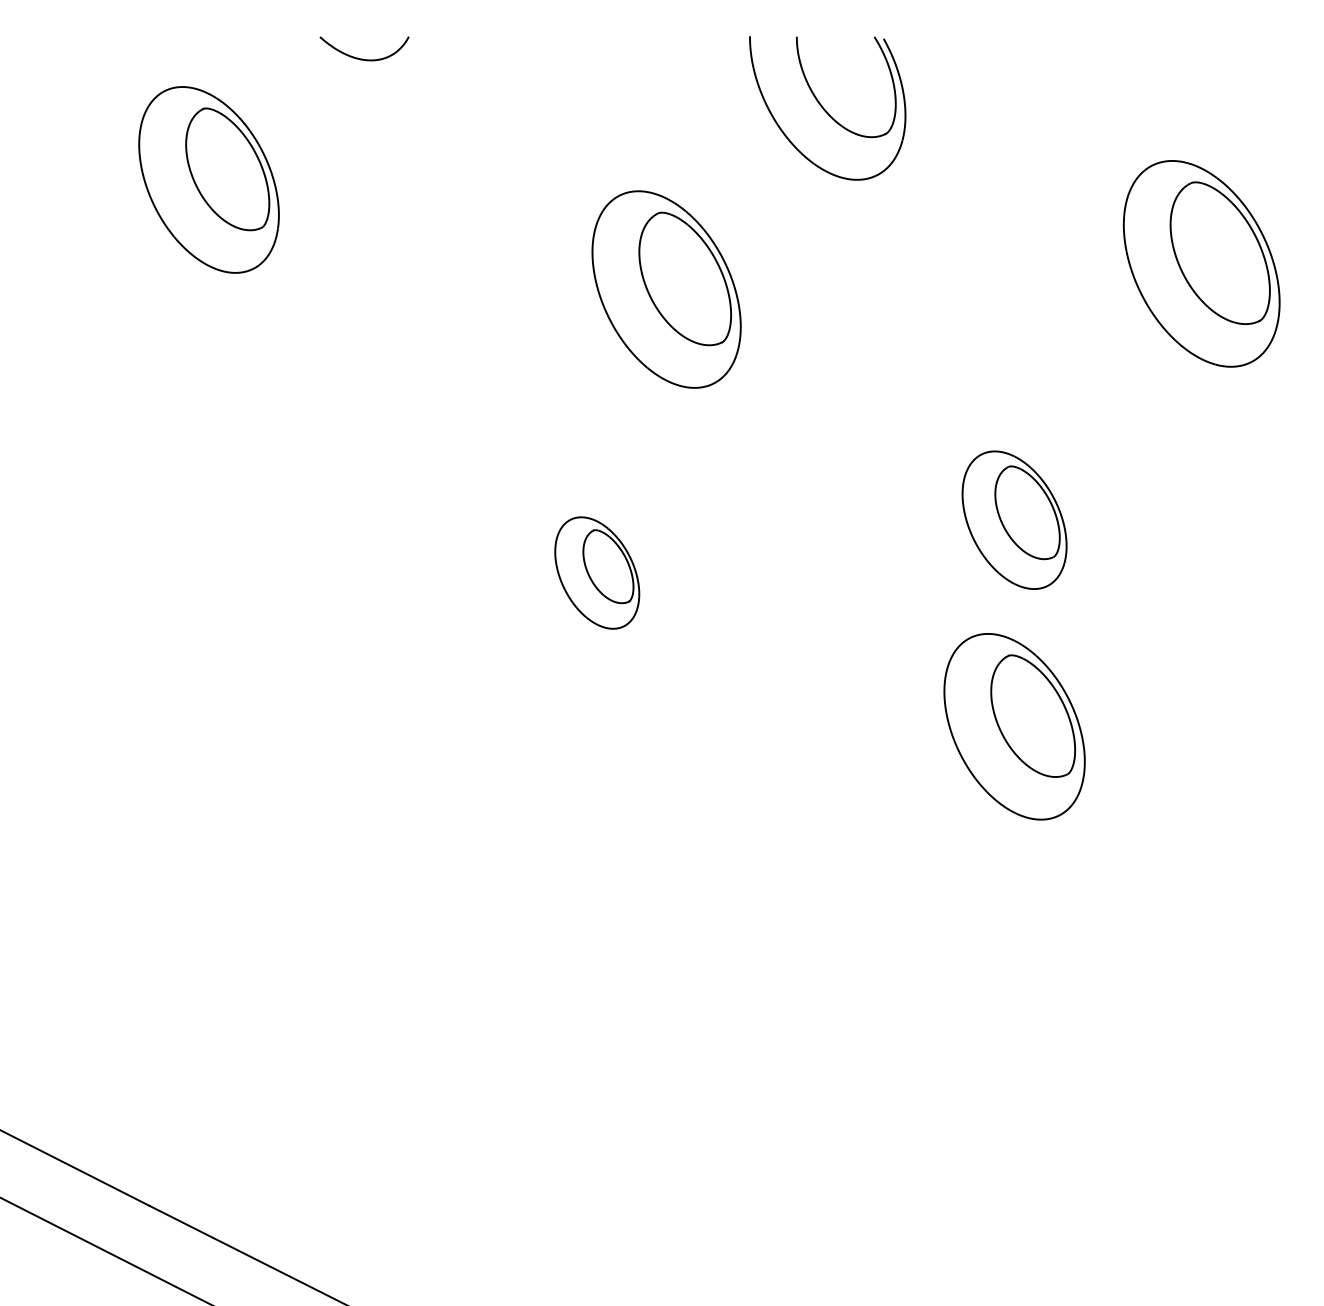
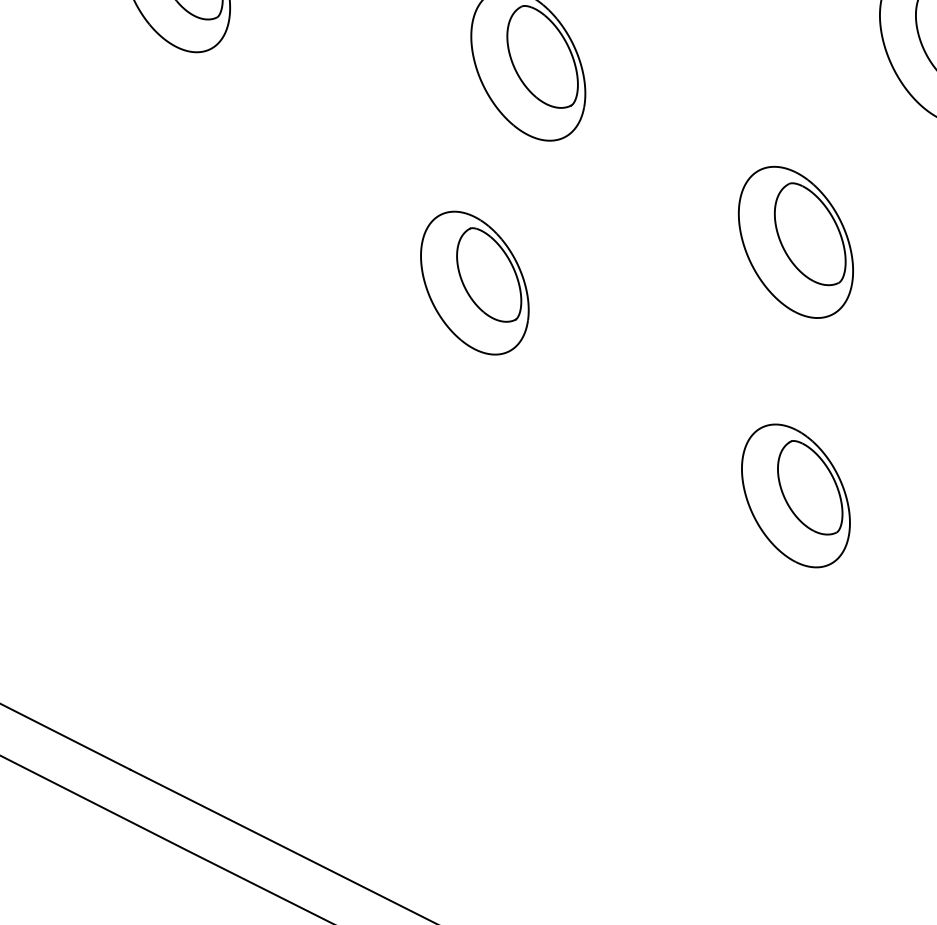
part: (1014, 520) -> (795, 242), size x1.43
part: (597, 572) -> (475, 282), size x1.67
part: (1014, 726) -> (795, 495), moved

